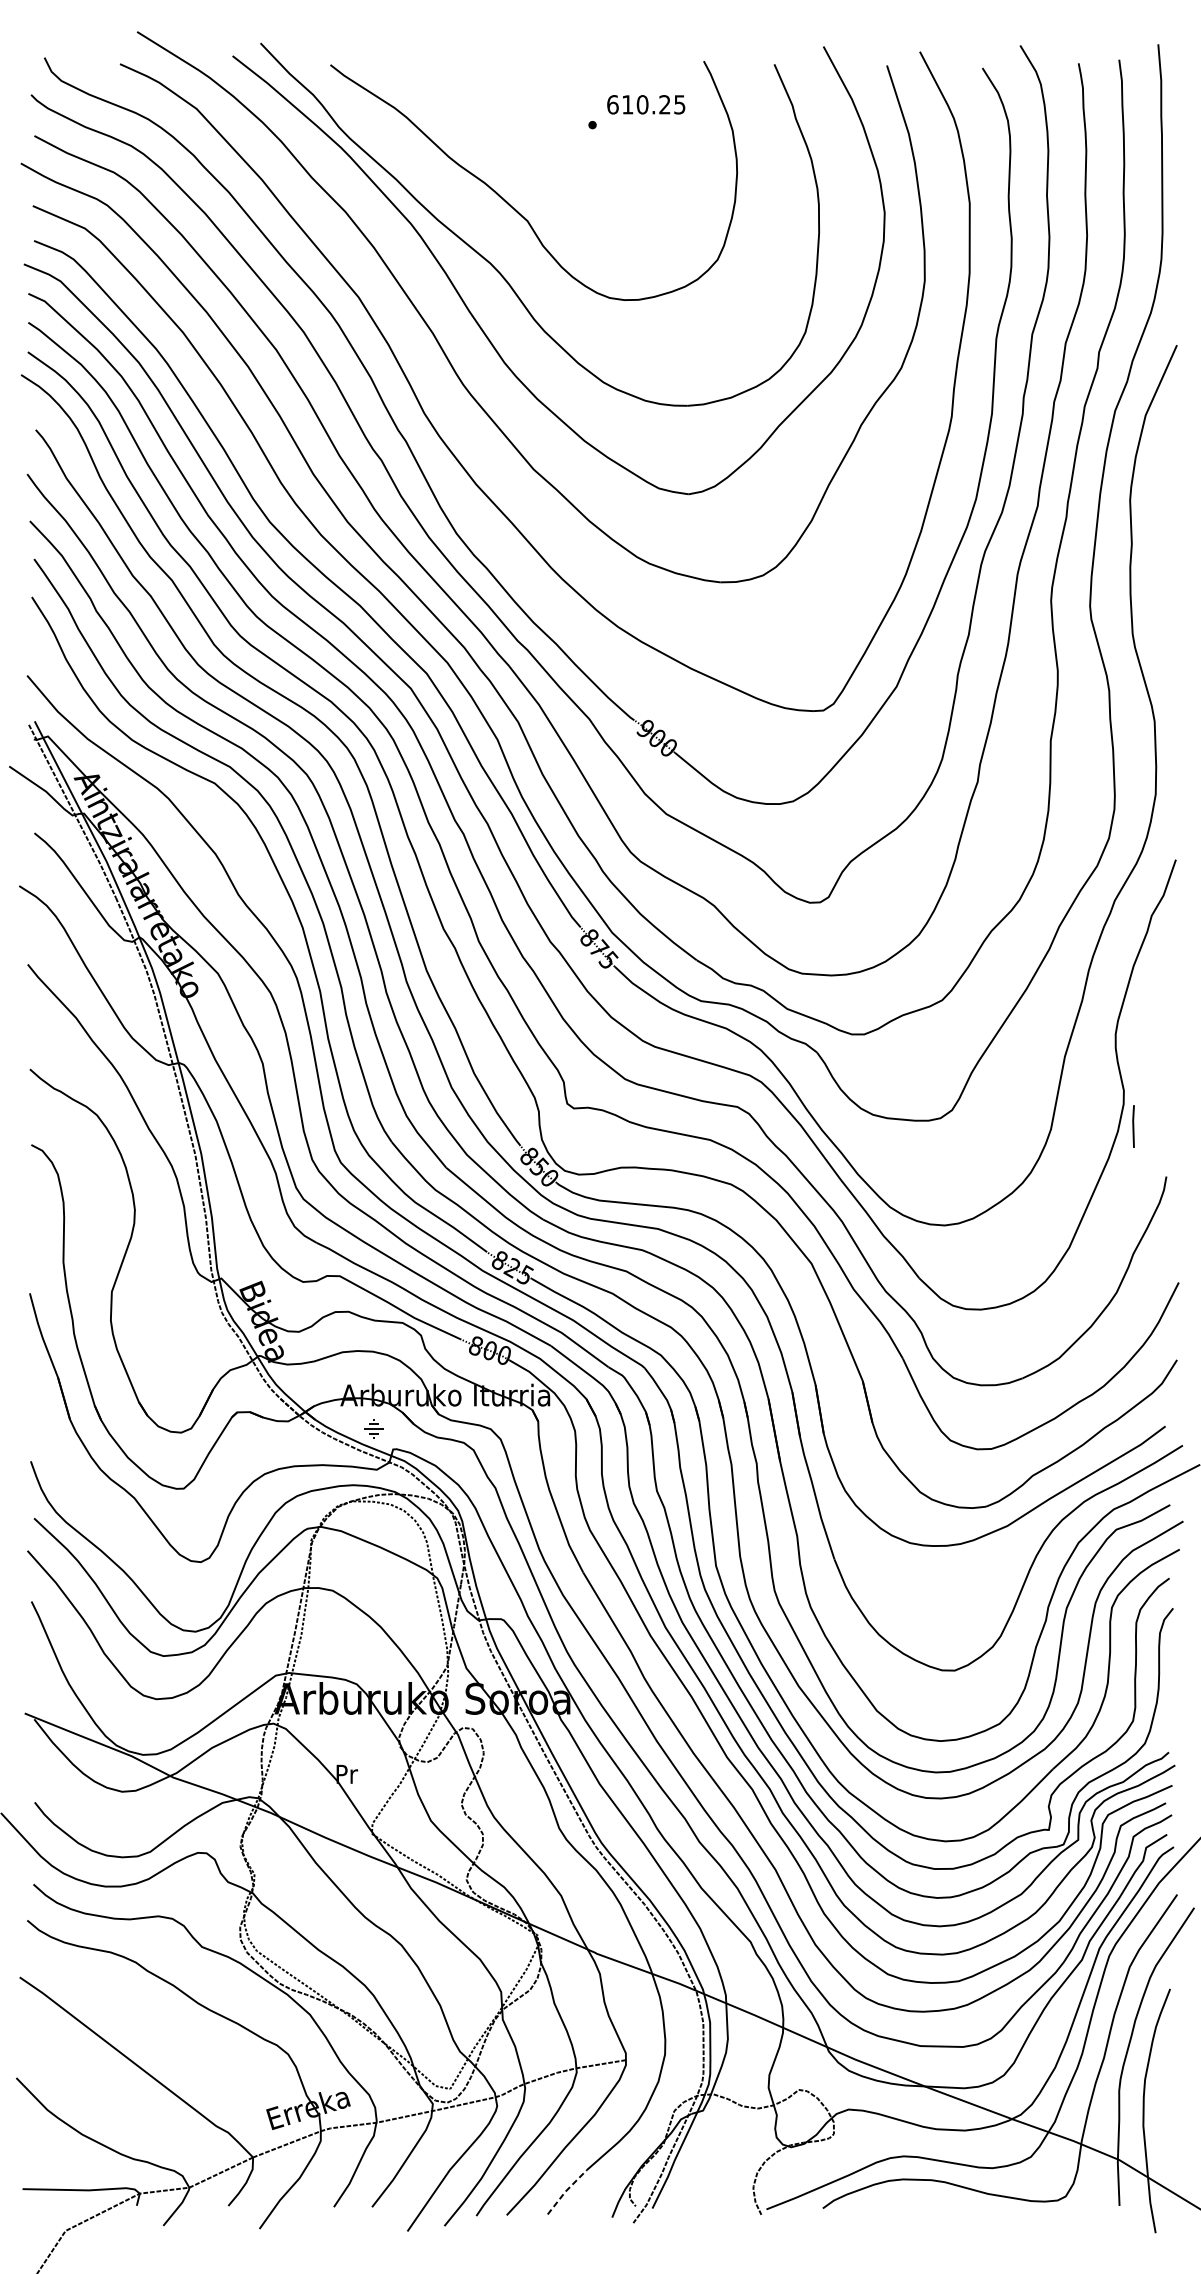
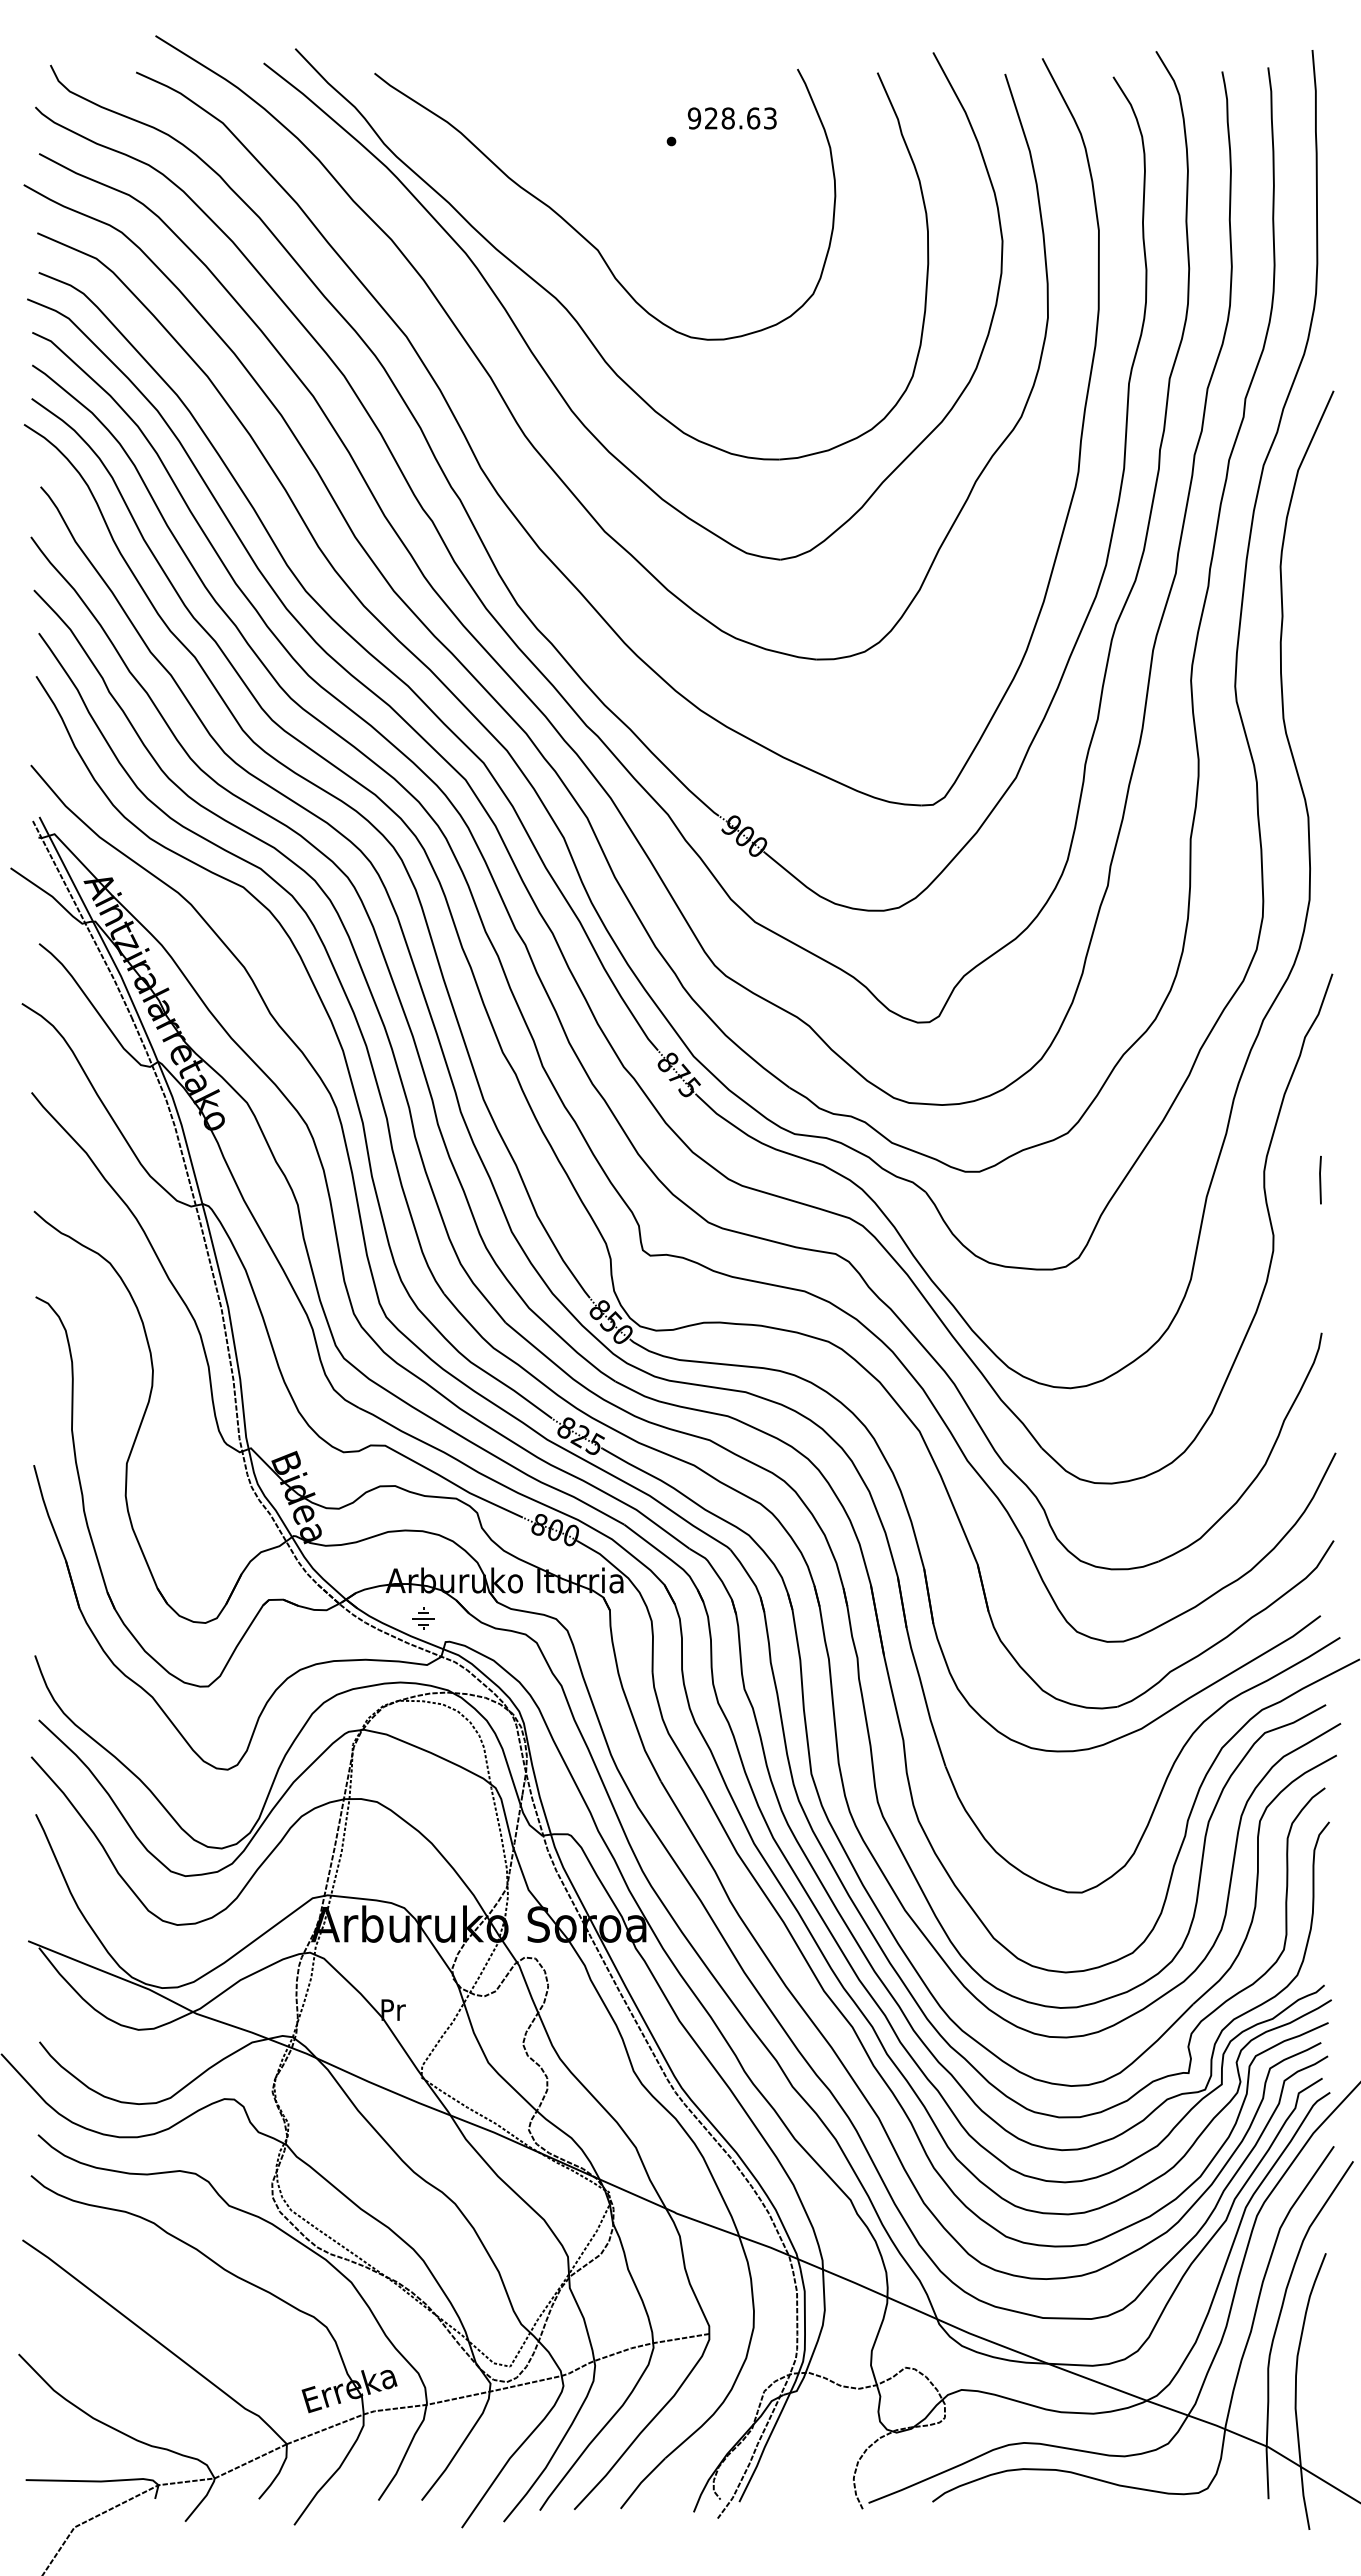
text: (645, 104) -> (731, 118), 610.25 -> 928.63
line: (1133, 1125) -> (1320, 1179), moved
line: (566, 2191) -> (641, 2482), dashed -> solid

